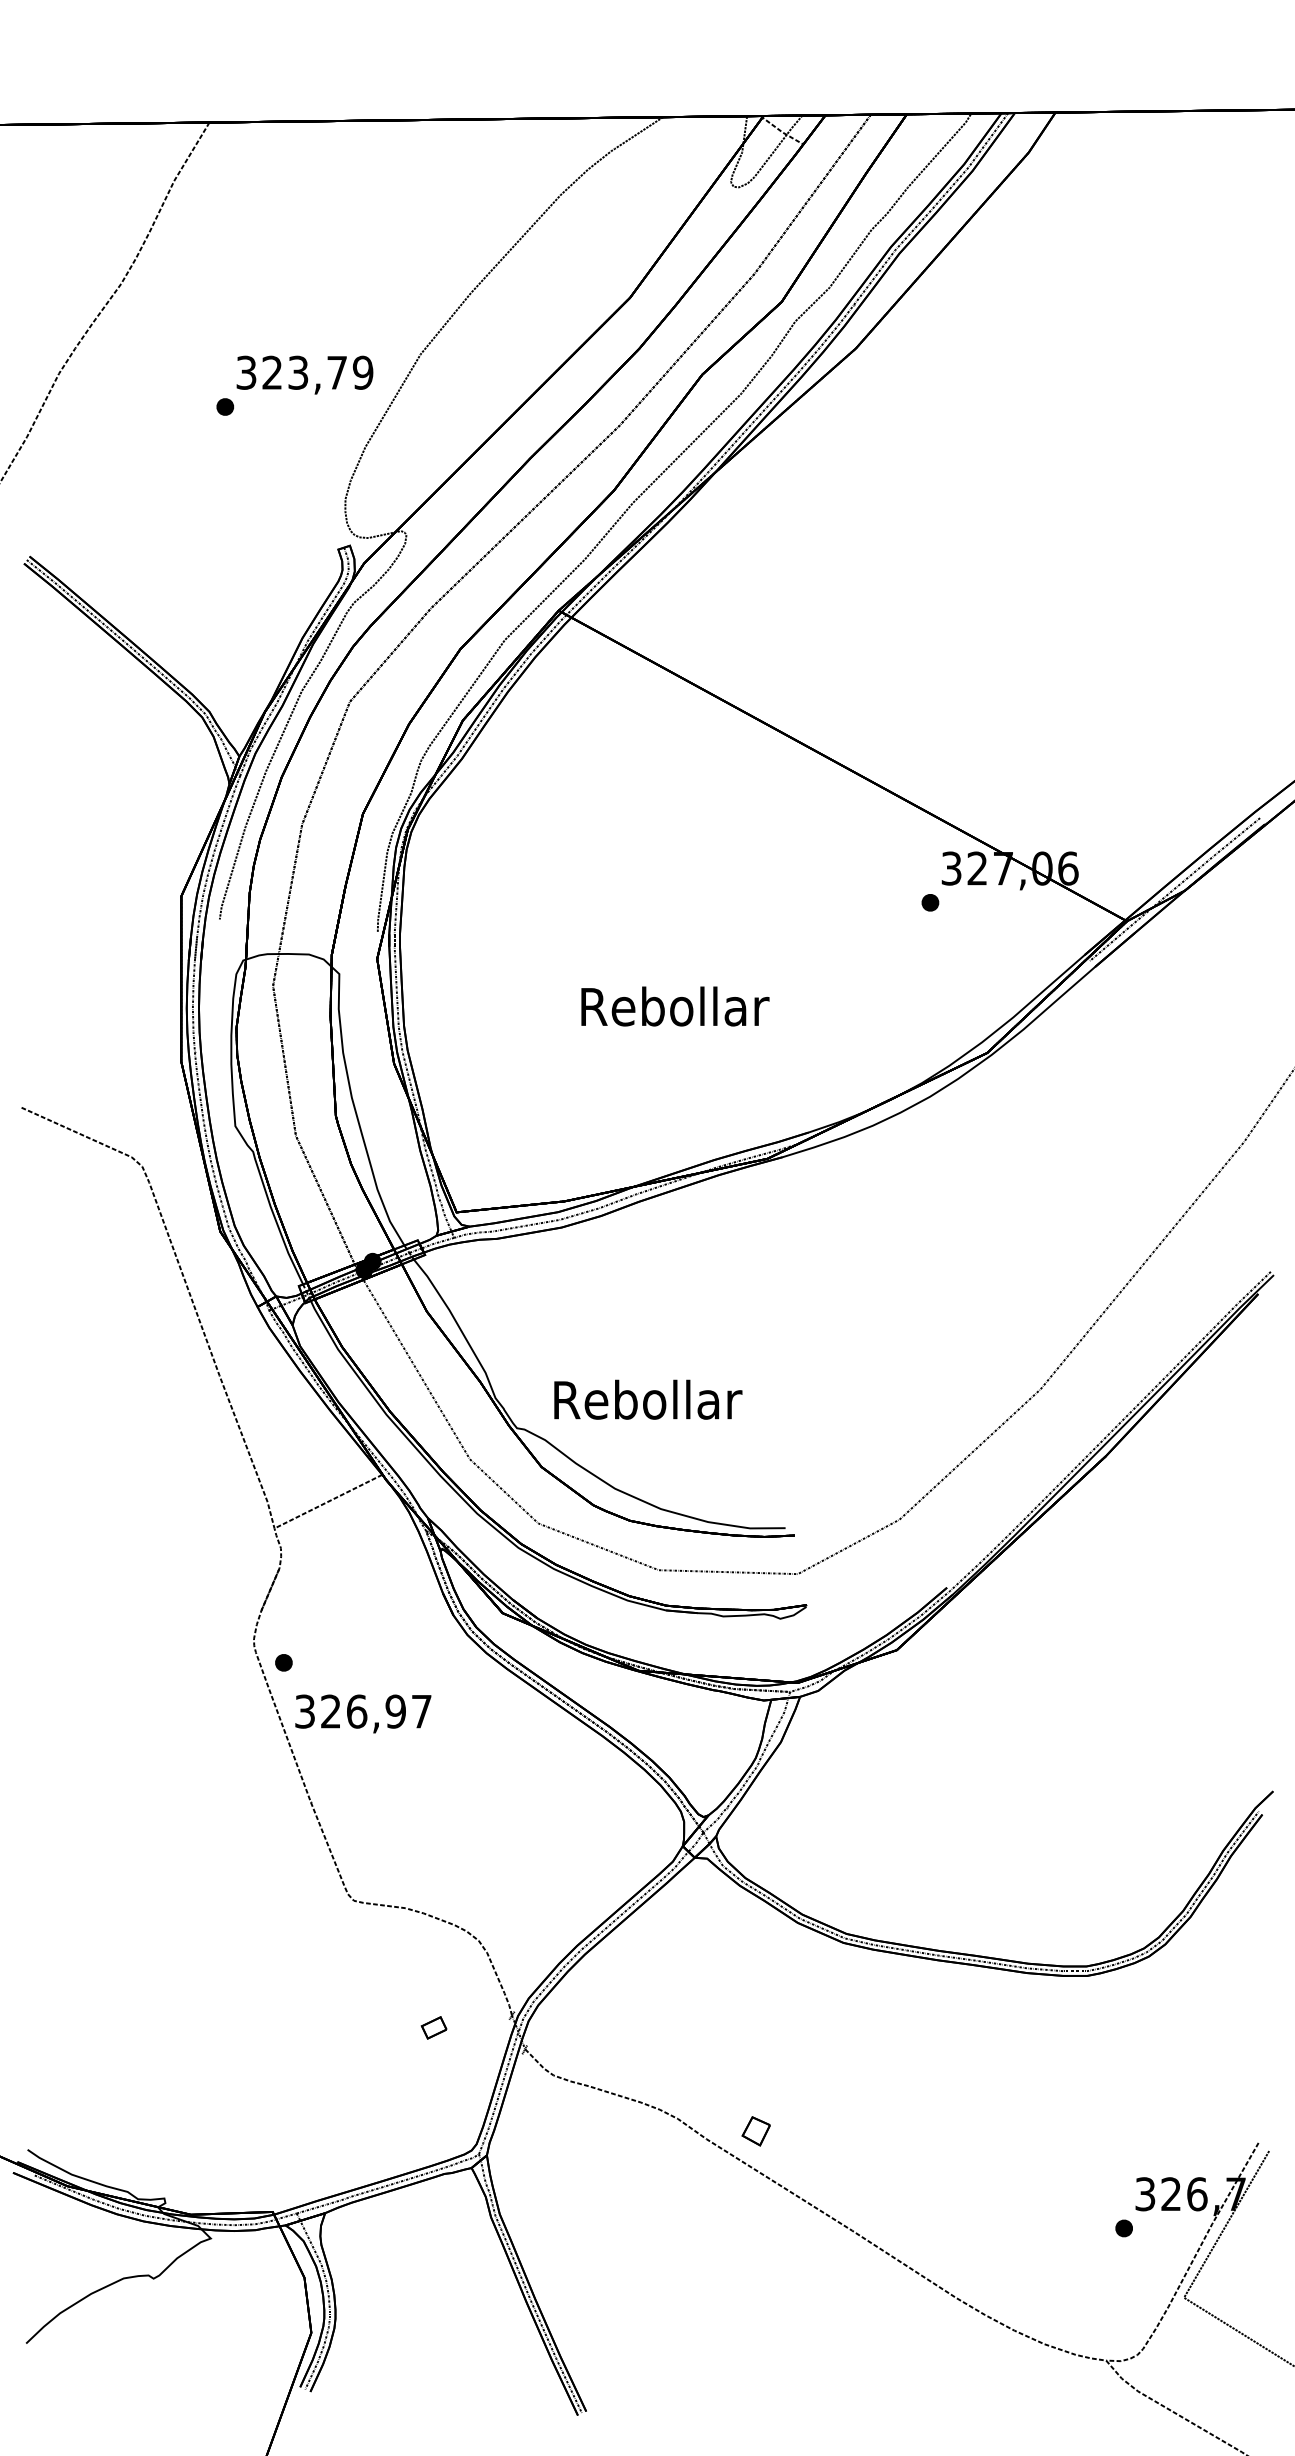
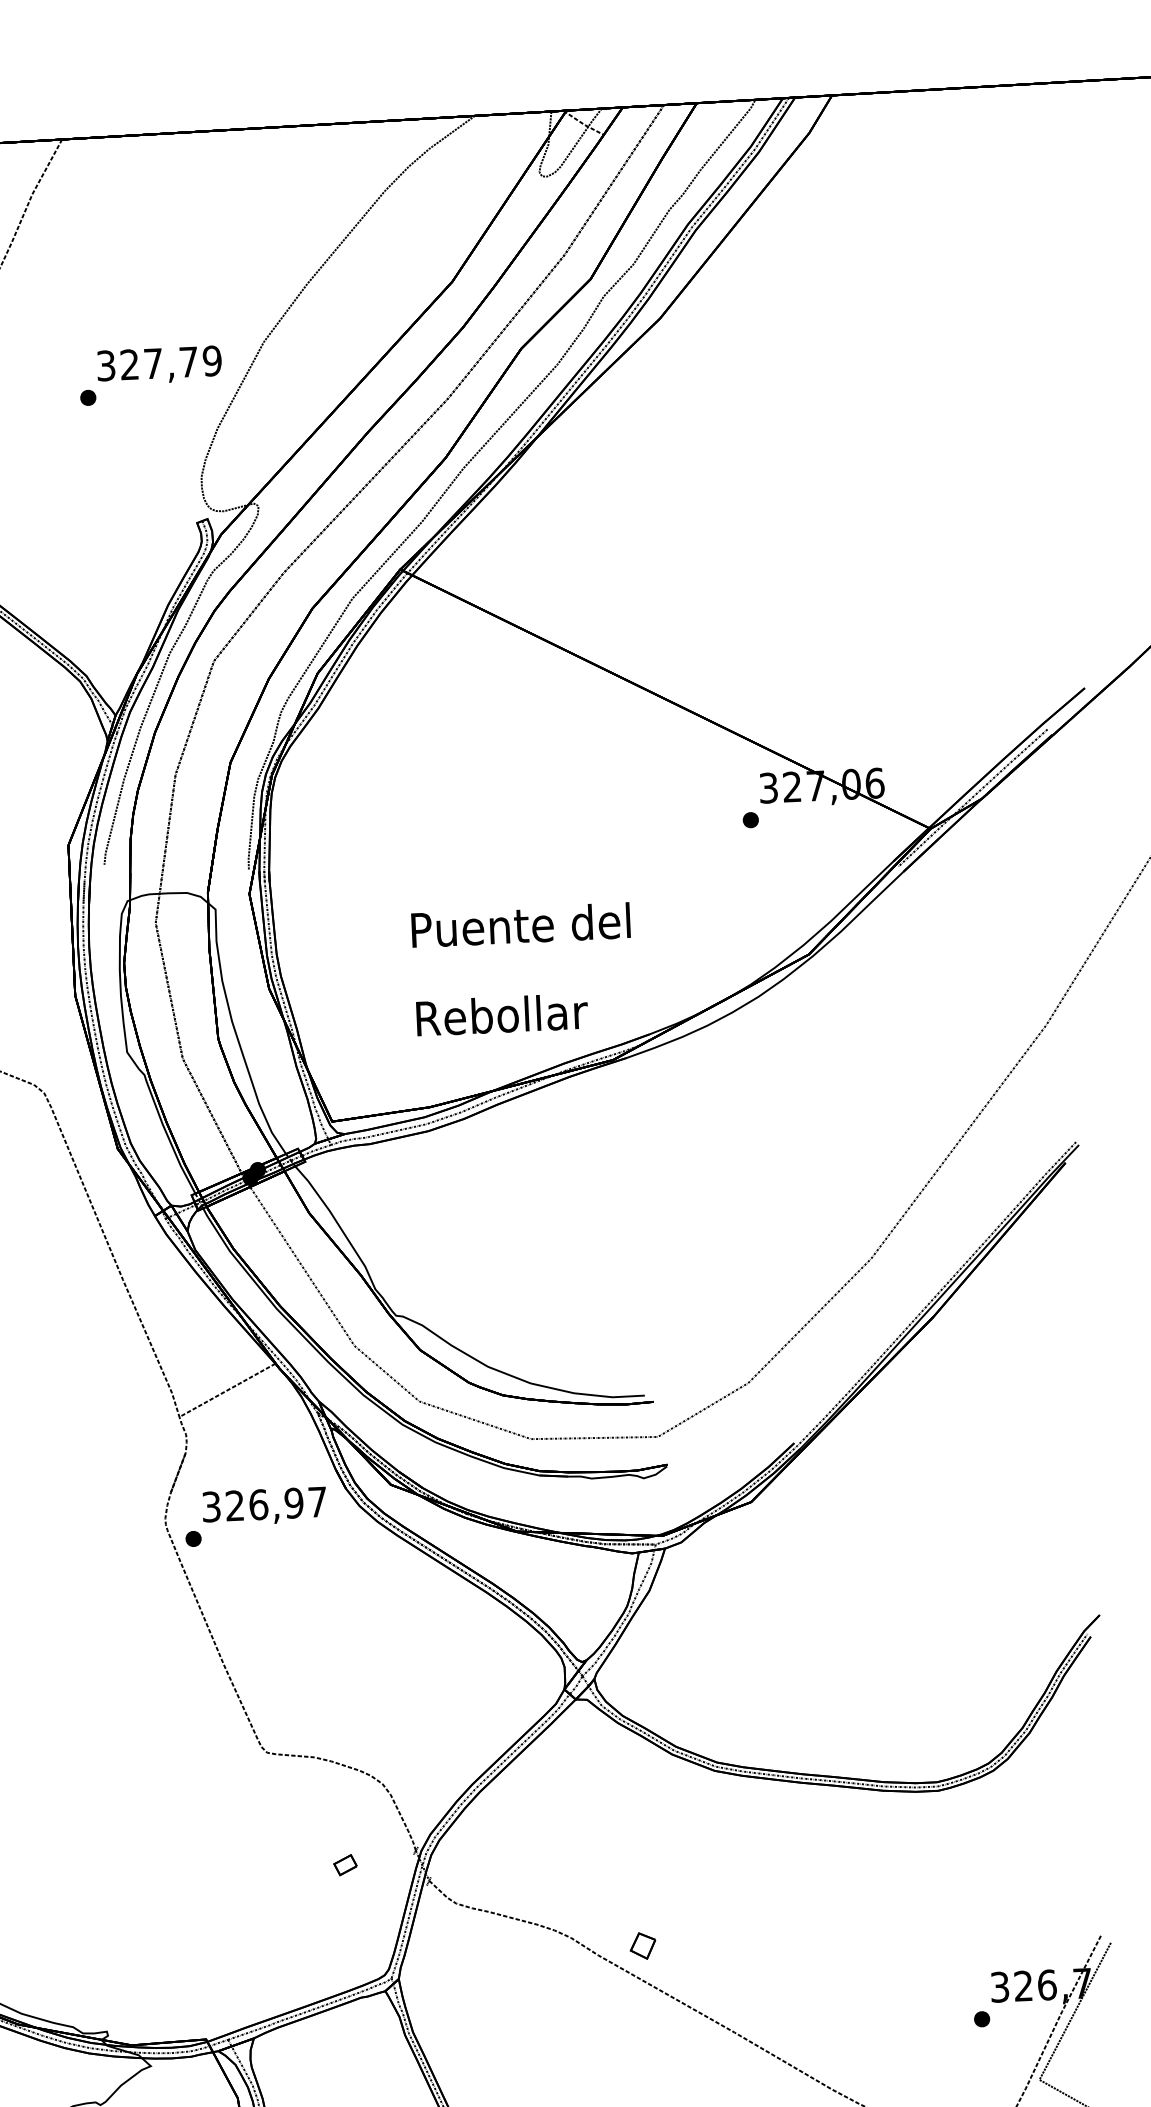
text: (298, 372) -> (153, 363), 323,79 -> 327,79
text: (673, 1006) -> (521, 925), Rebollar -> Puente del
text: (648, 1399) -> (502, 1014), moved
text: (363, 1713) -> (264, 1506), moved

